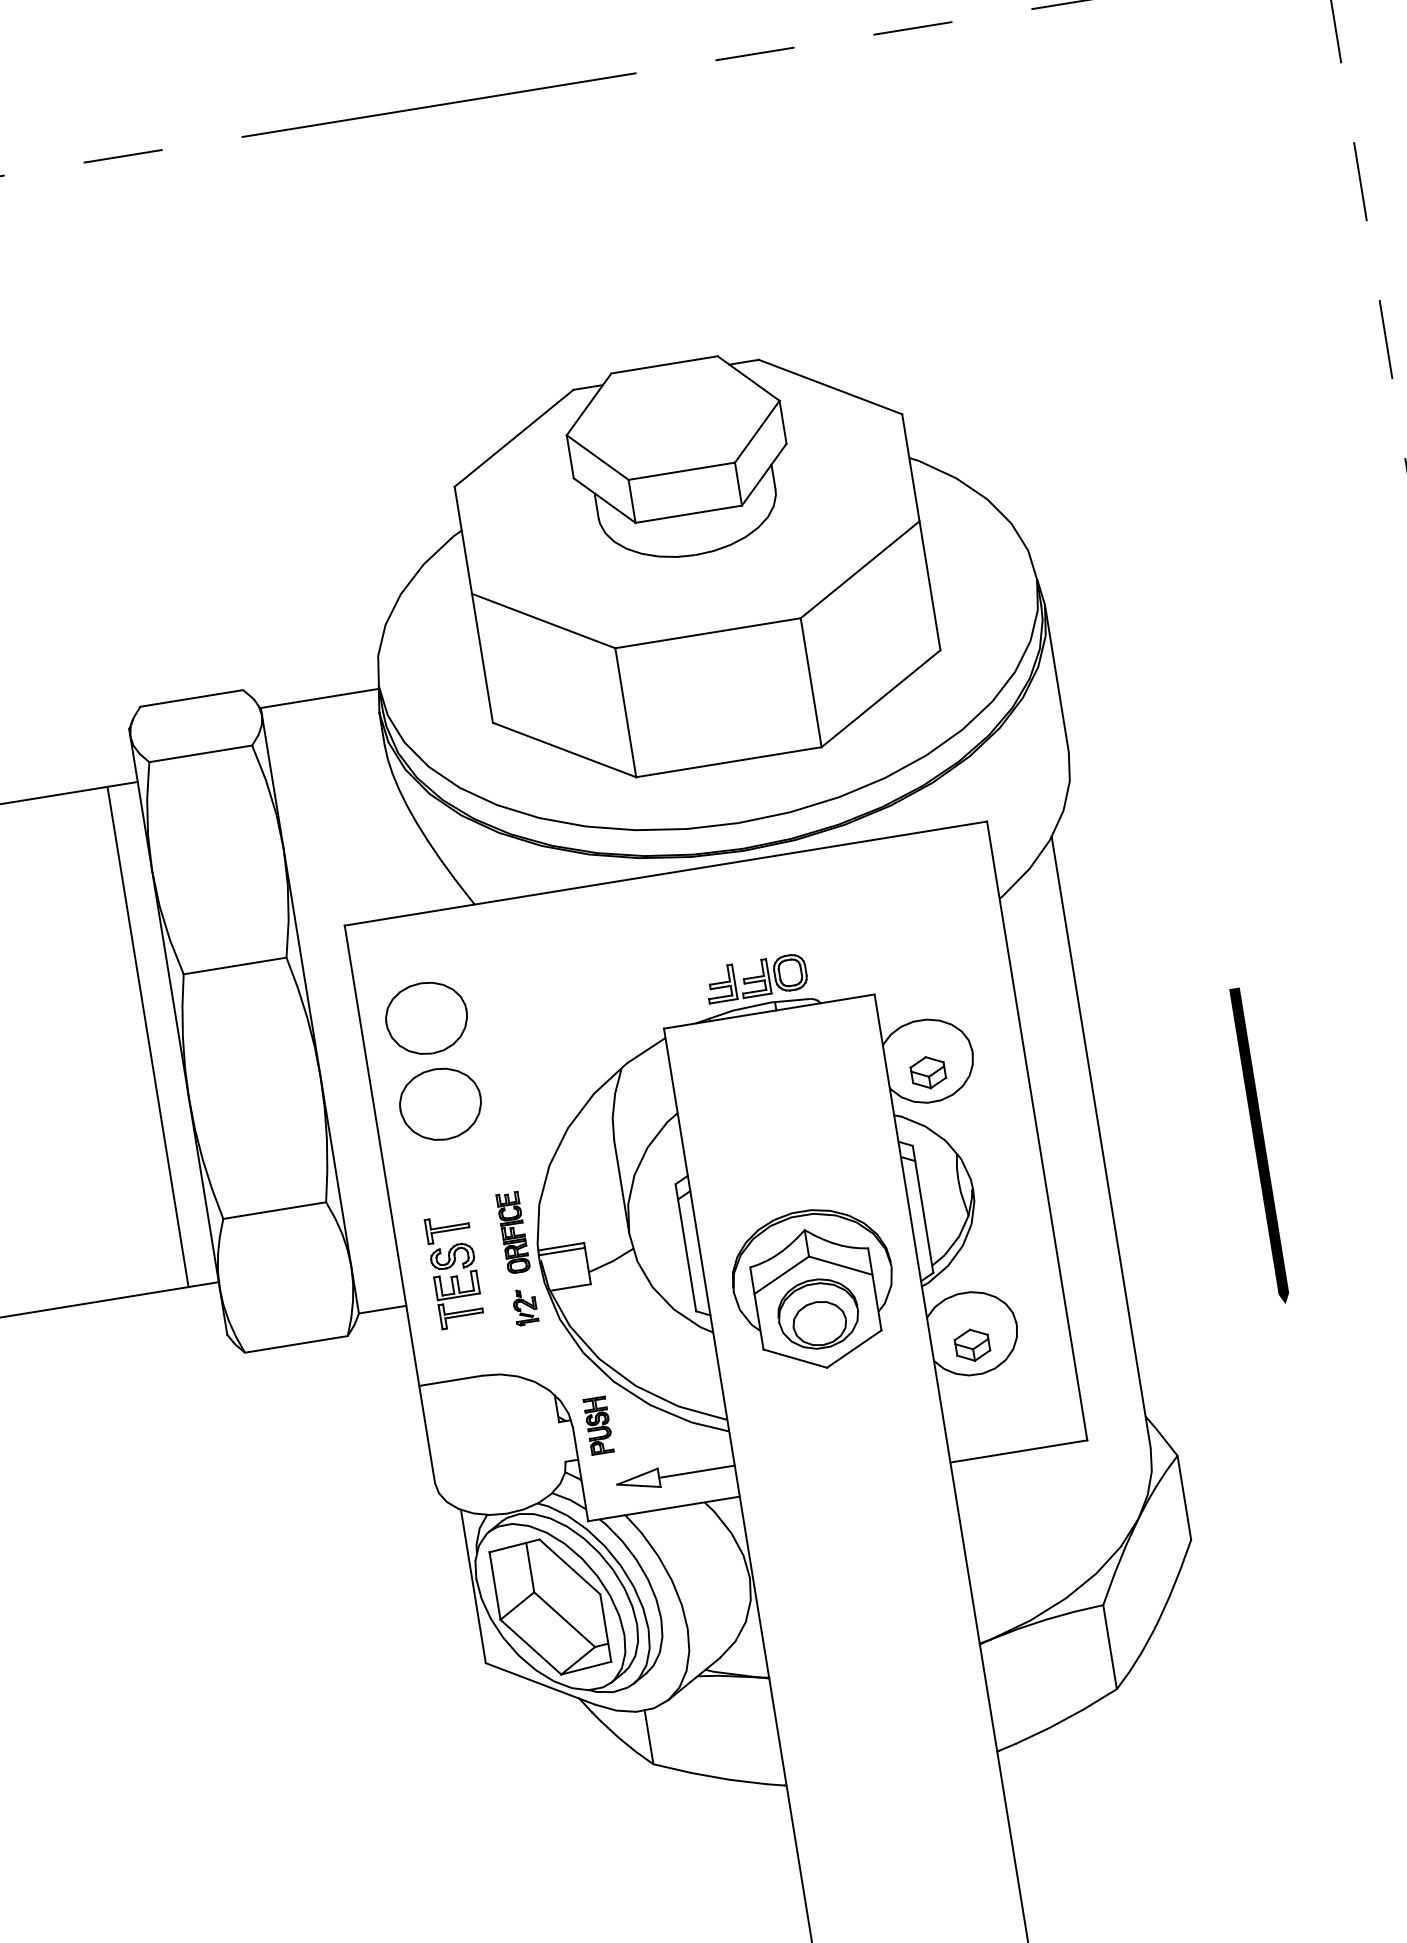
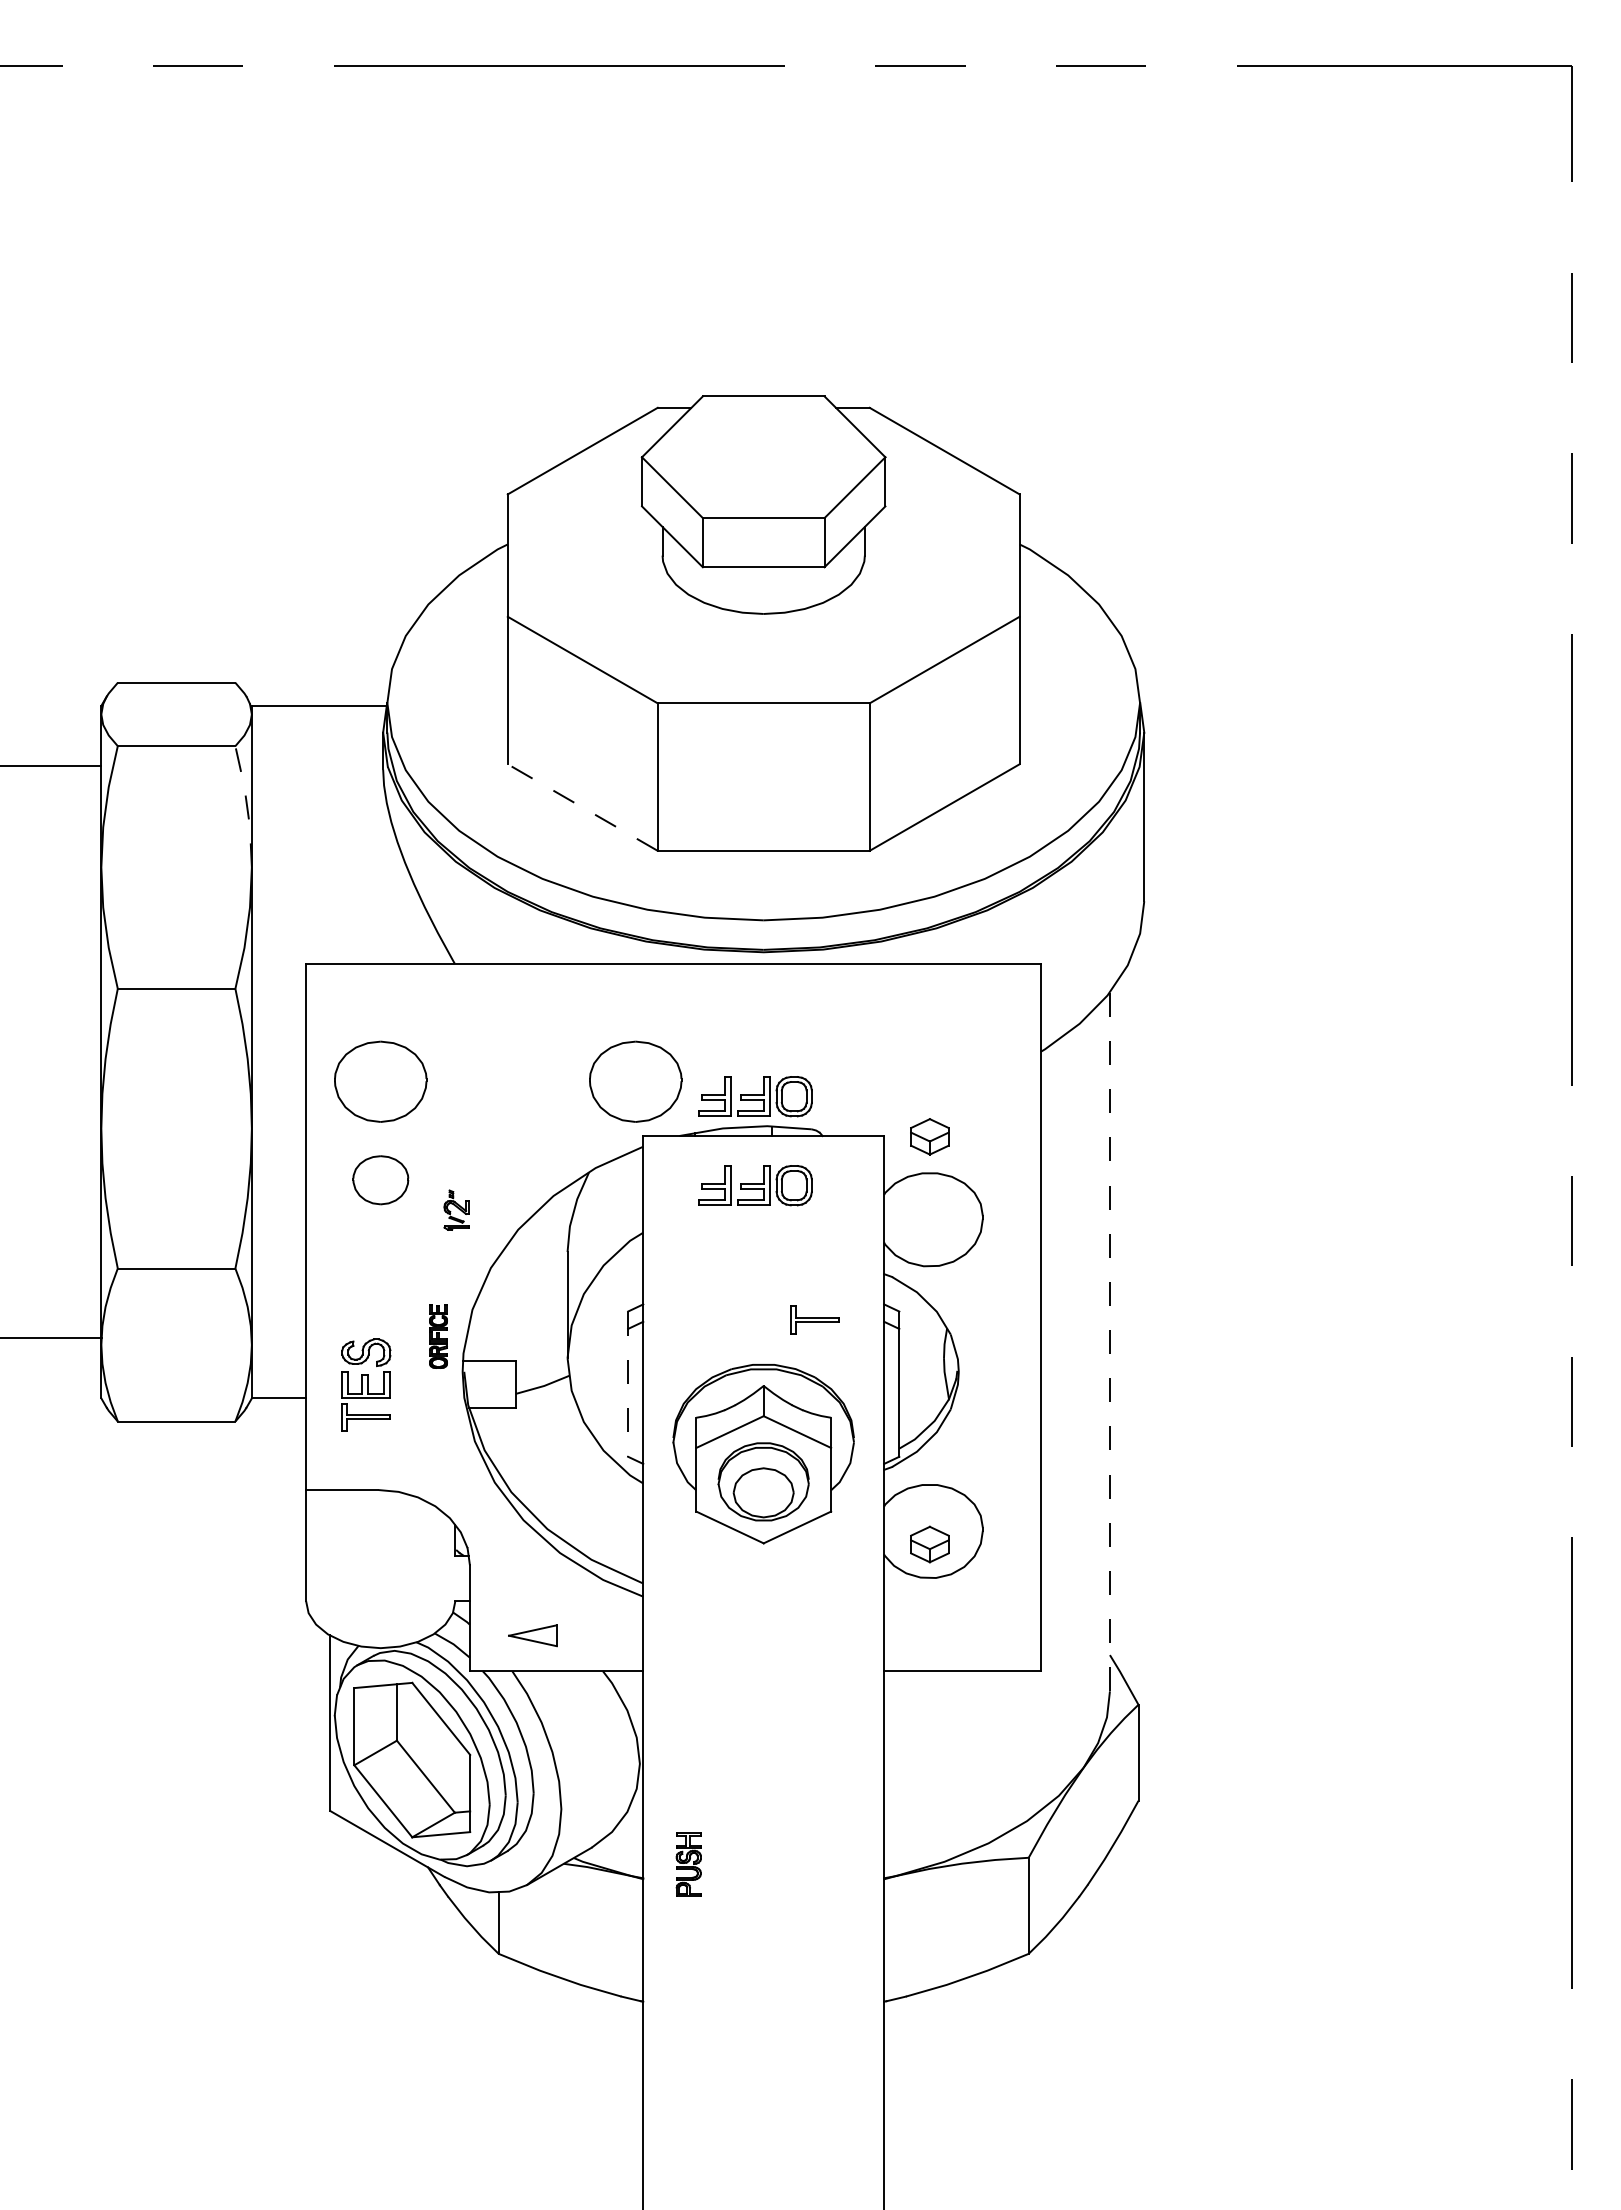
line: (564, 749) -> (582, 807), solid -> dashed
line: (271, 796) -> (247, 806), solid -> dashed
part: (649, 982) -> (635, 1081), added
line: (147, 1037) -> (66, 1052), removed
part: (769, 1056) -> (755, 1185), added
part: (927, 1072) -> (929, 1136), moved
part: (440, 1104) -> (380, 1180), size x0.6
line: (1100, 1142) -> (1109, 1341), solid -> dashed
line: (1260, 1146) -> (1286, 1374), removed
part: (447, 1228) -> (814, 1319), moved
part: (513, 1232) -> (438, 1336), size x0.7
line: (686, 1248) -> (628, 1384), solid -> dashed
line: (561, 1252) -> (488, 1366), removed
part: (525, 1306) -> (456, 1209), moved
part: (598, 1425) -> (688, 1864), moved
line: (696, 1471) -> (599, 1635), removed

